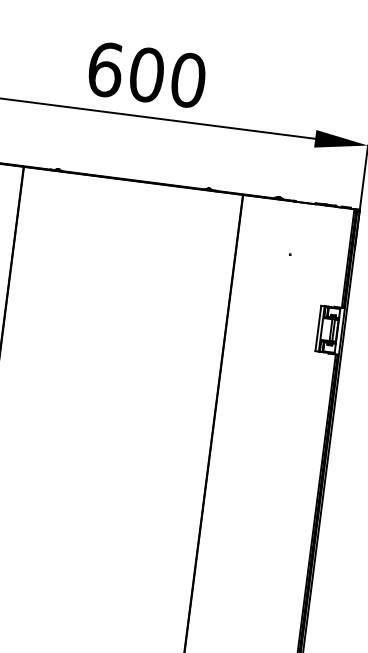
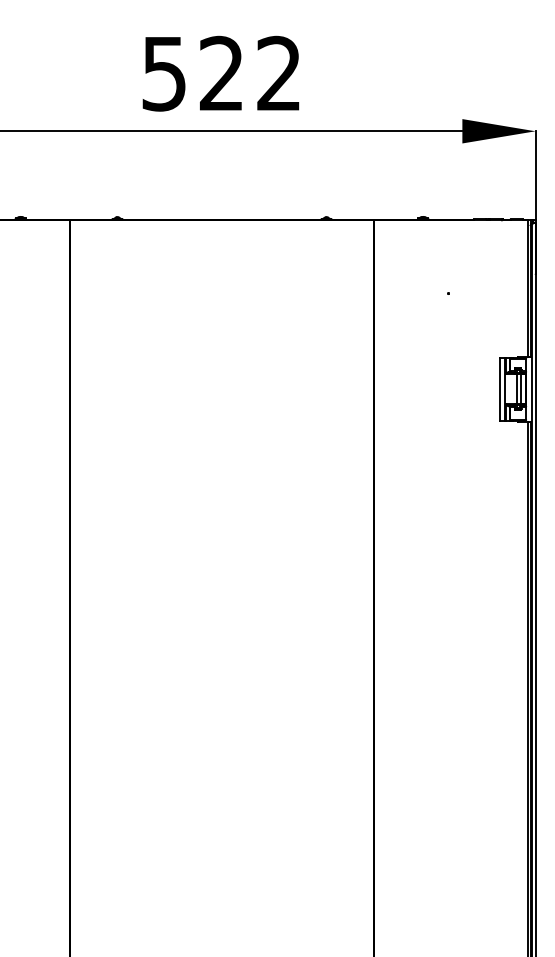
text: (147, 74) -> (222, 73), 600 -> 522

